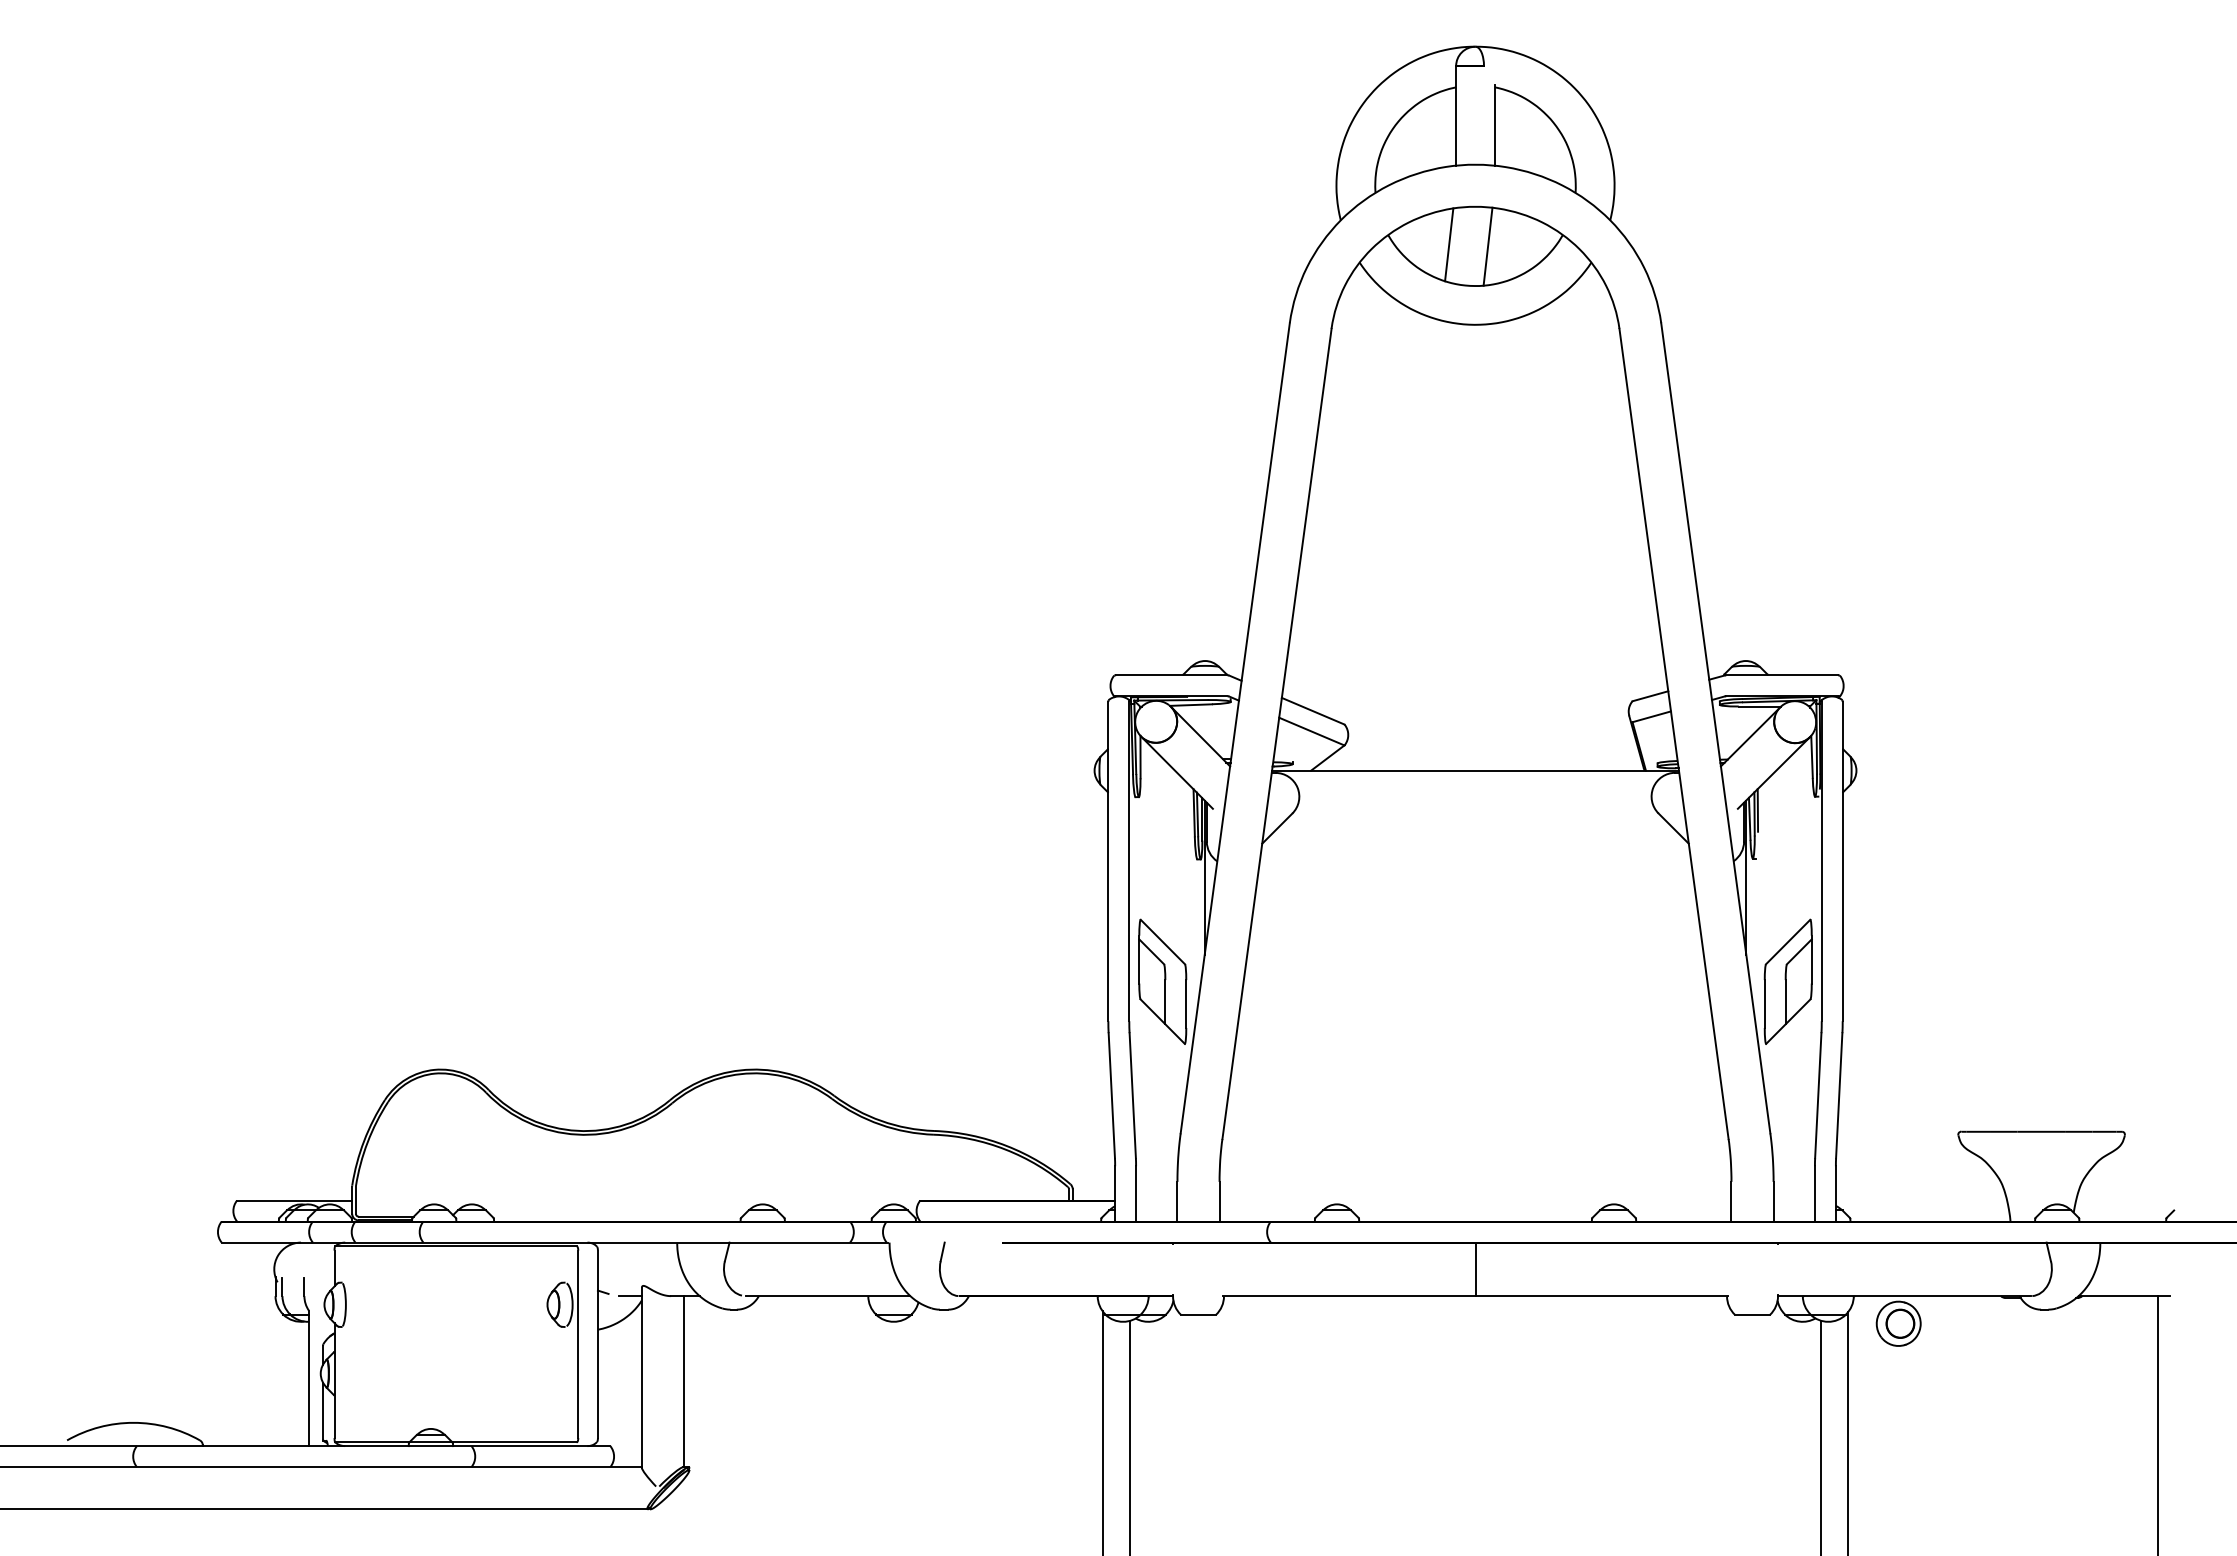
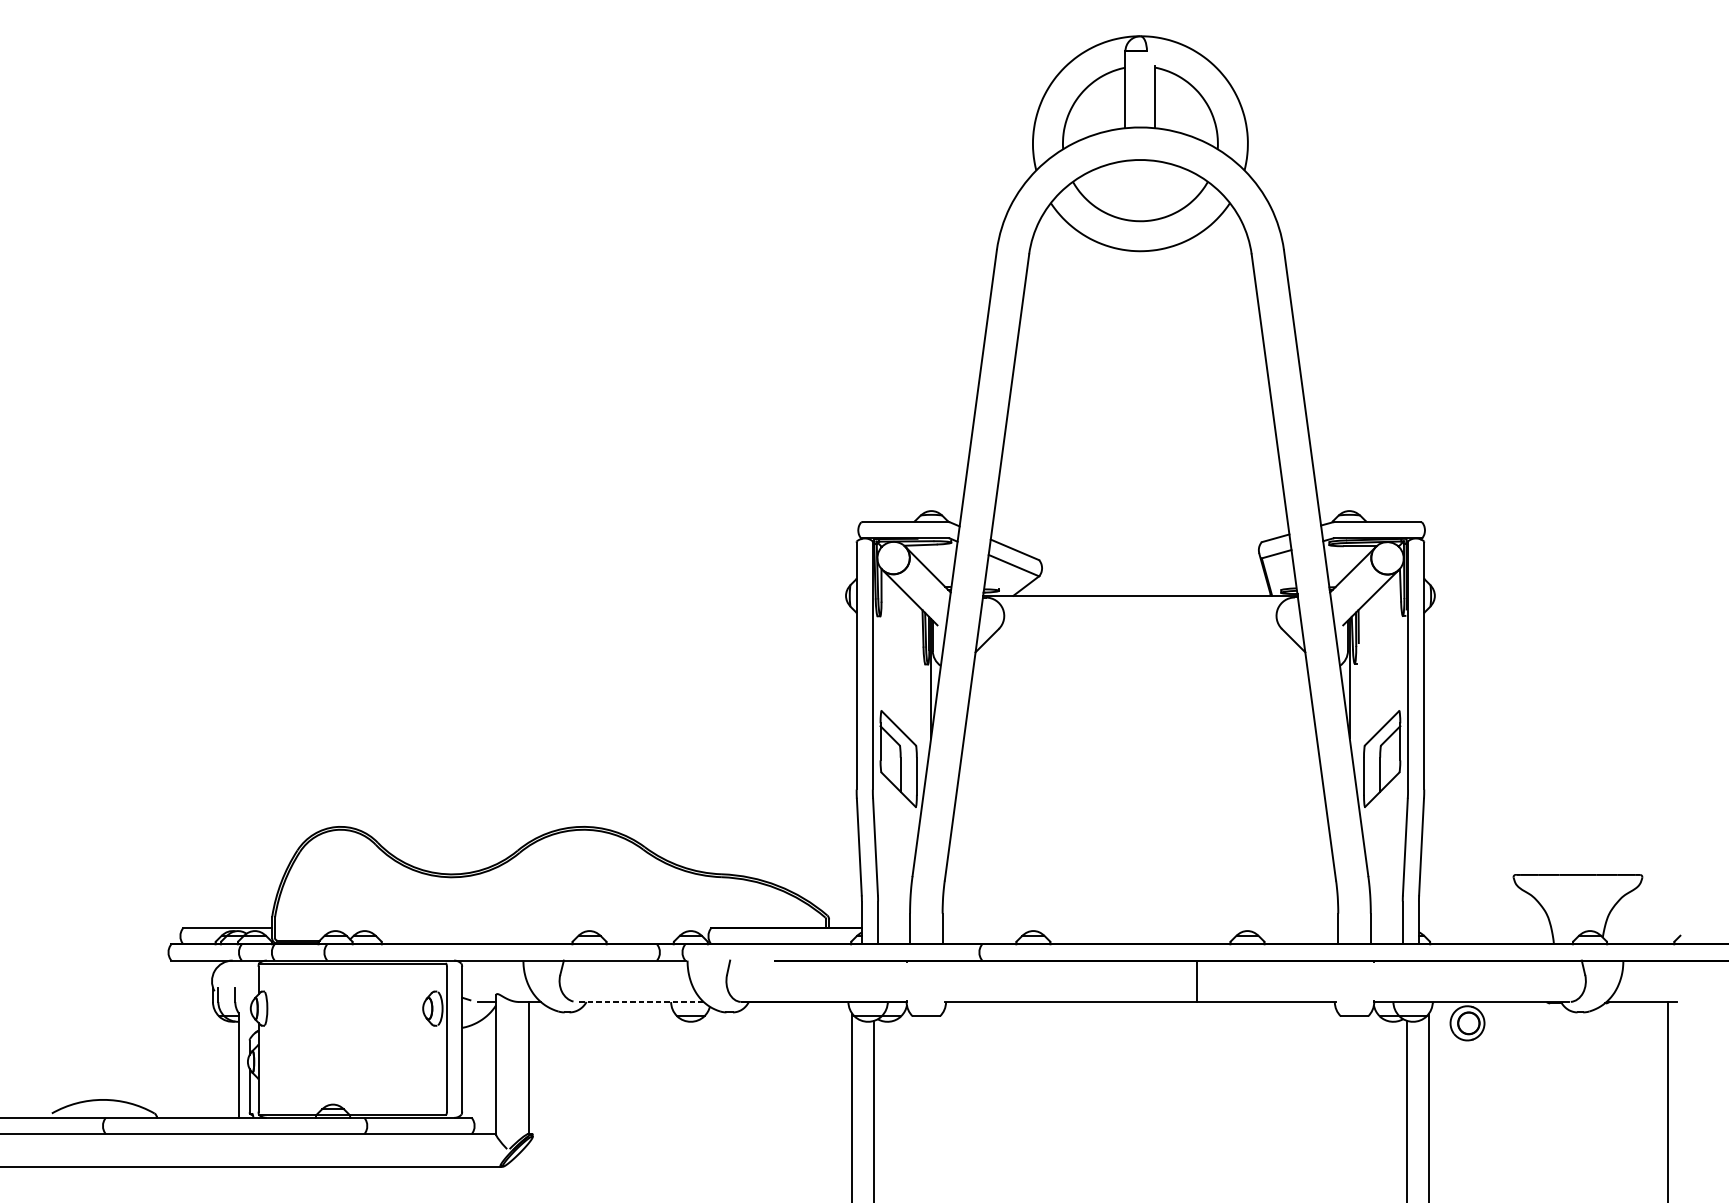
line: (1449, 244) -> (1120, 189), removed
line: (1487, 246) -> (1149, 190), removed
line: (1475, 1269) -> (1196, 981), moved
line: (827, 1296) -> (639, 1002), solid -> dashed

